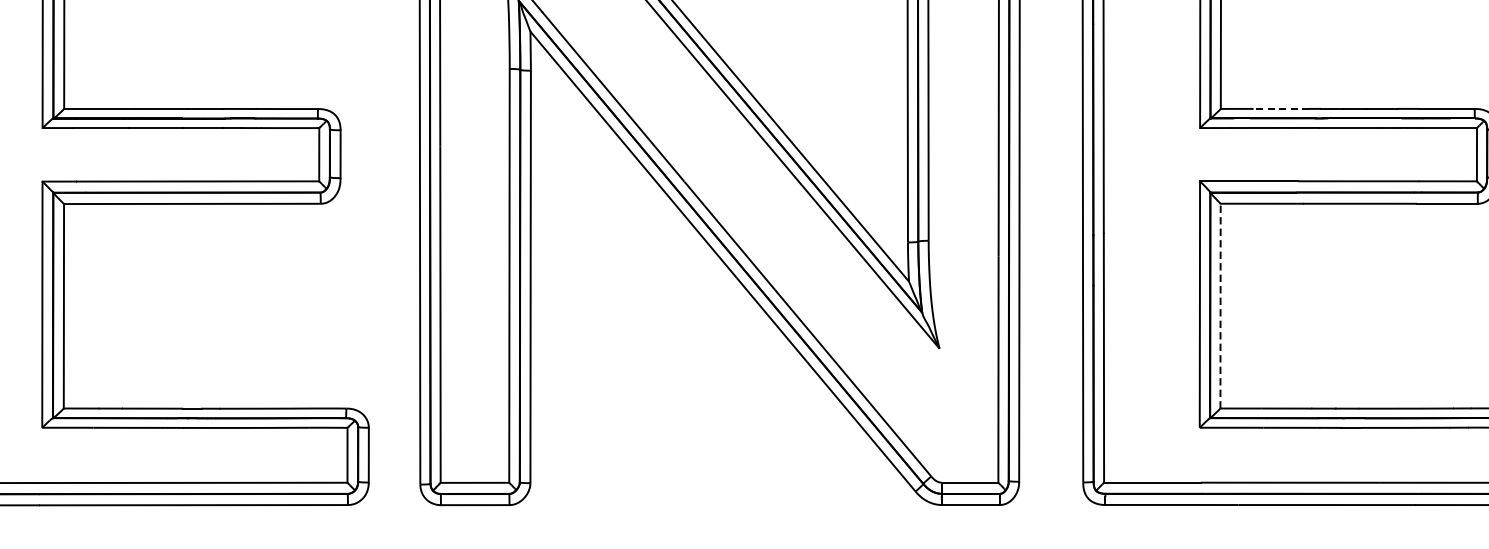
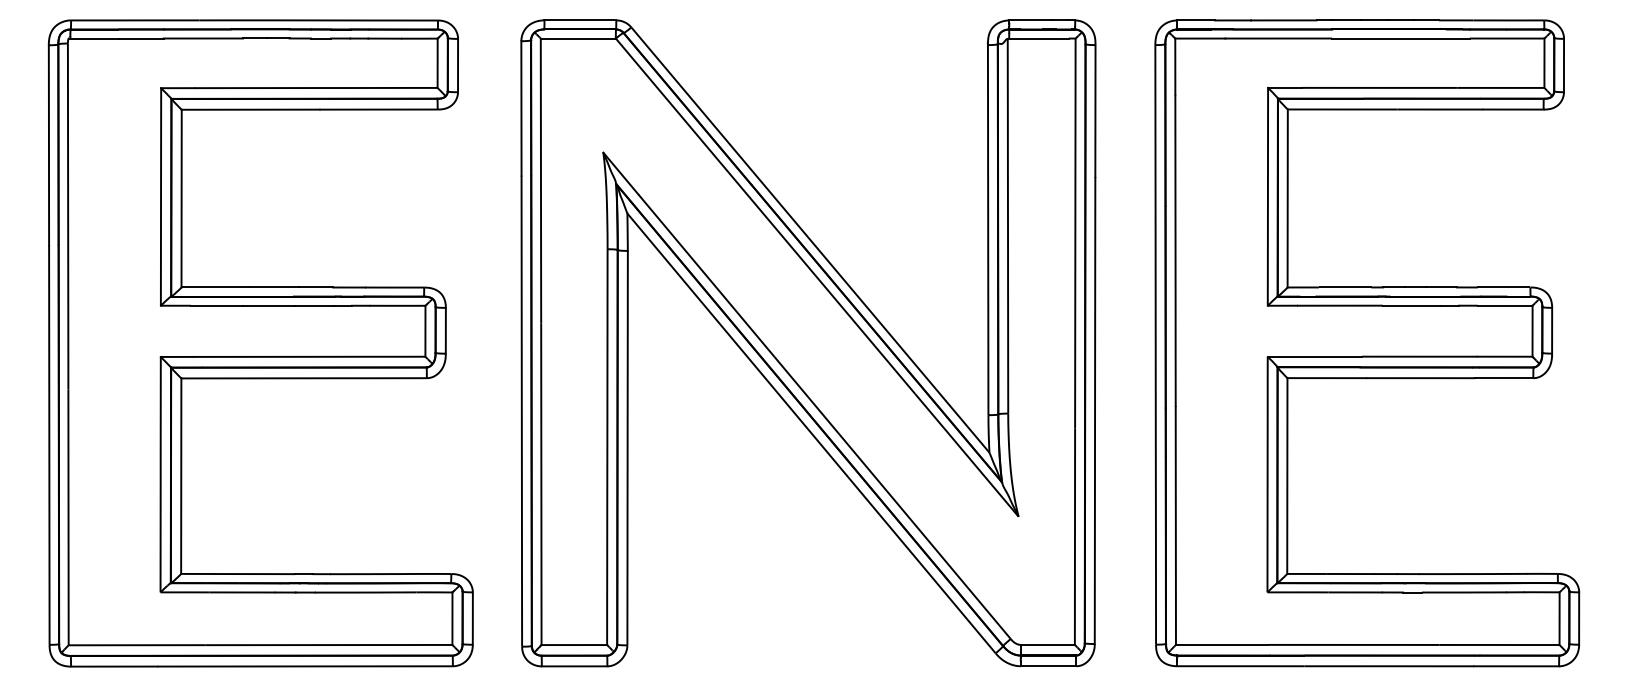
line: (1280, 108) -> (1344, 287), dashed -> solid
line: (1220, 306) -> (1287, 476), dashed -> solid

